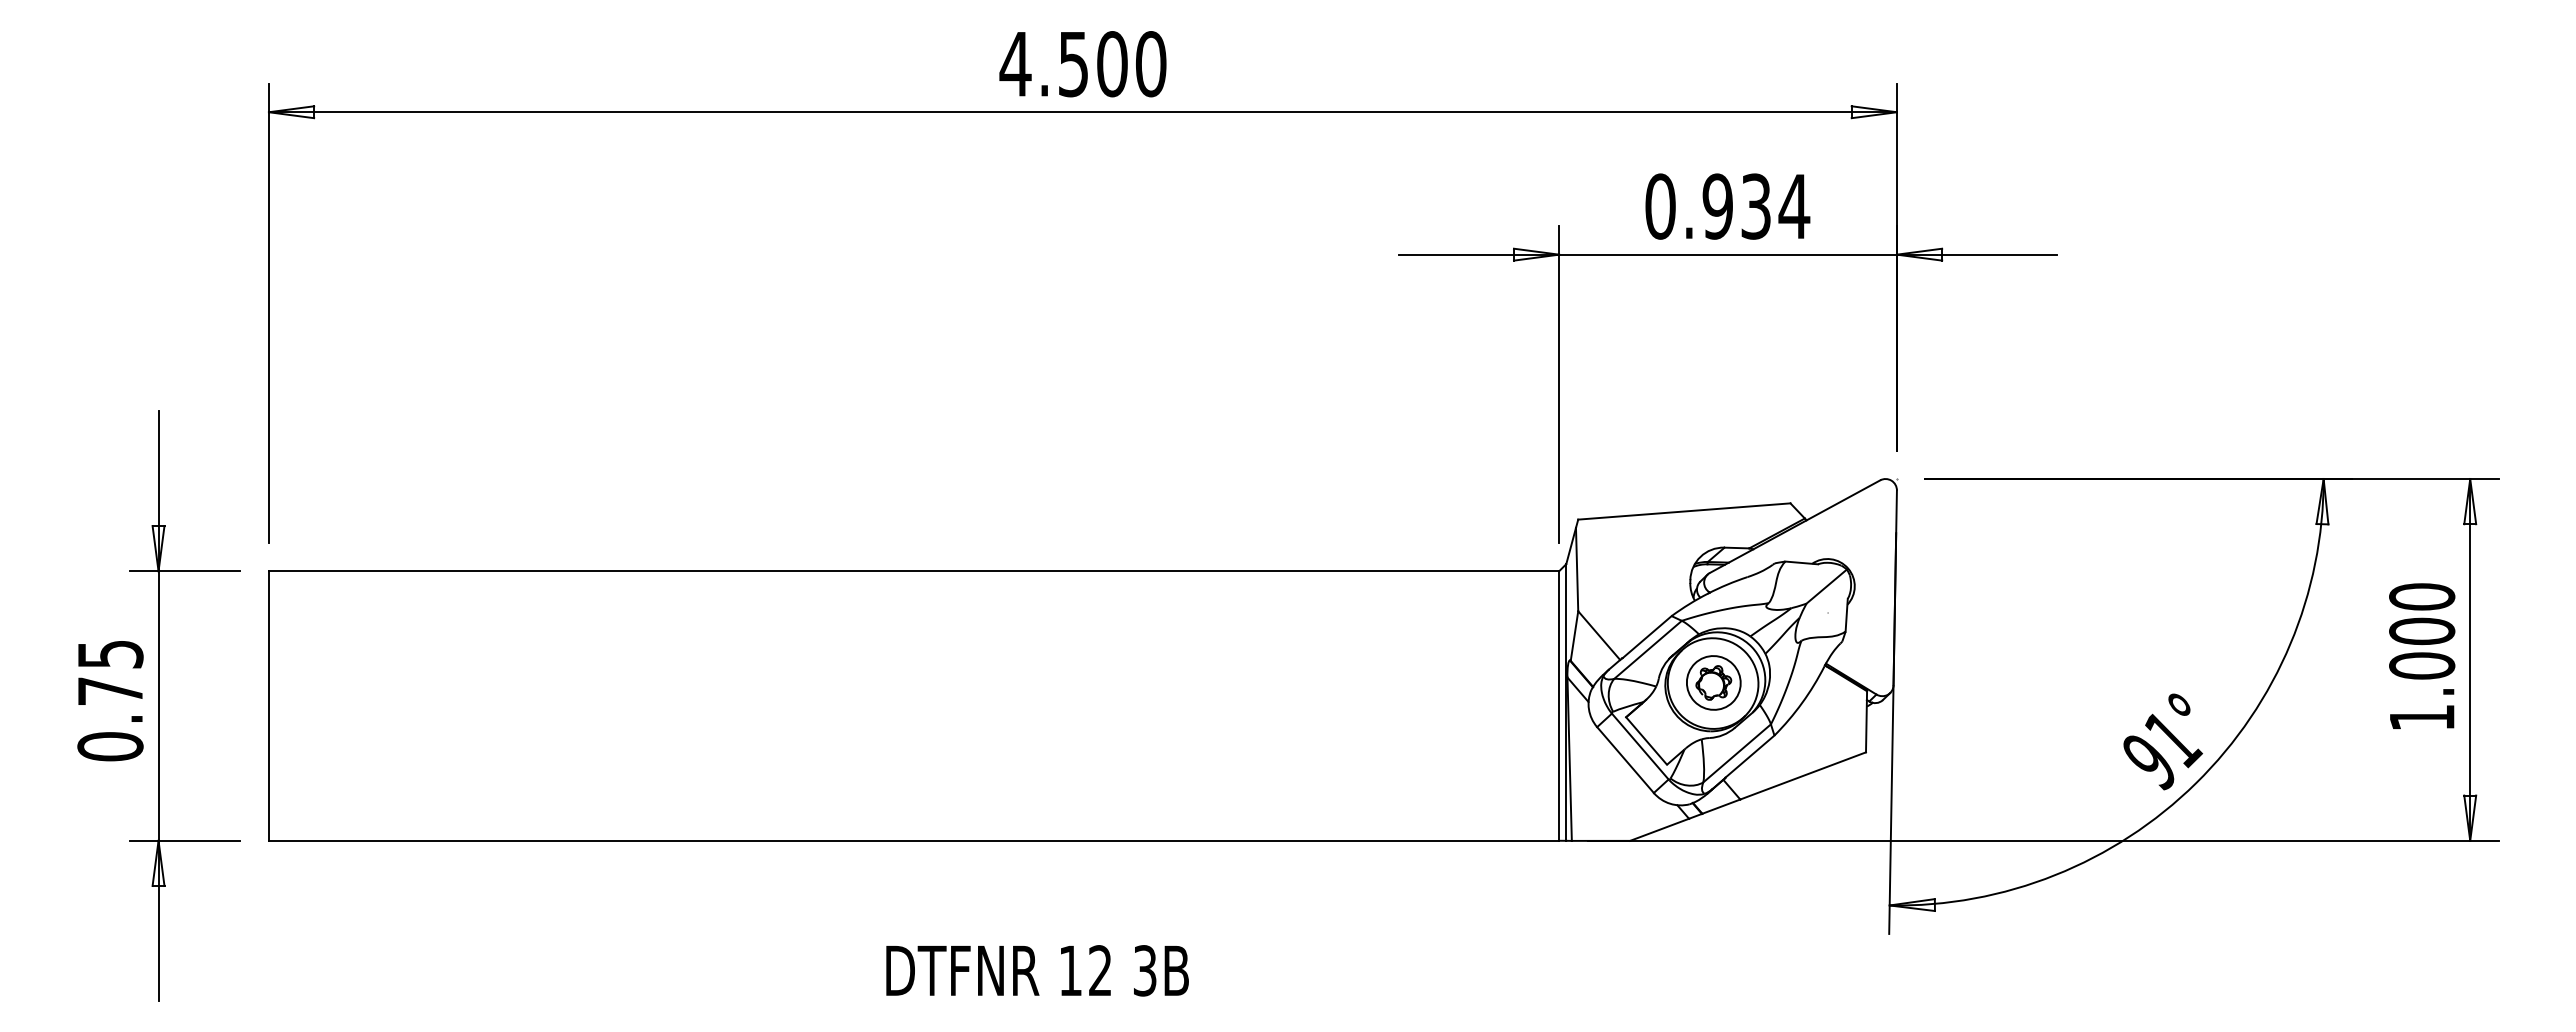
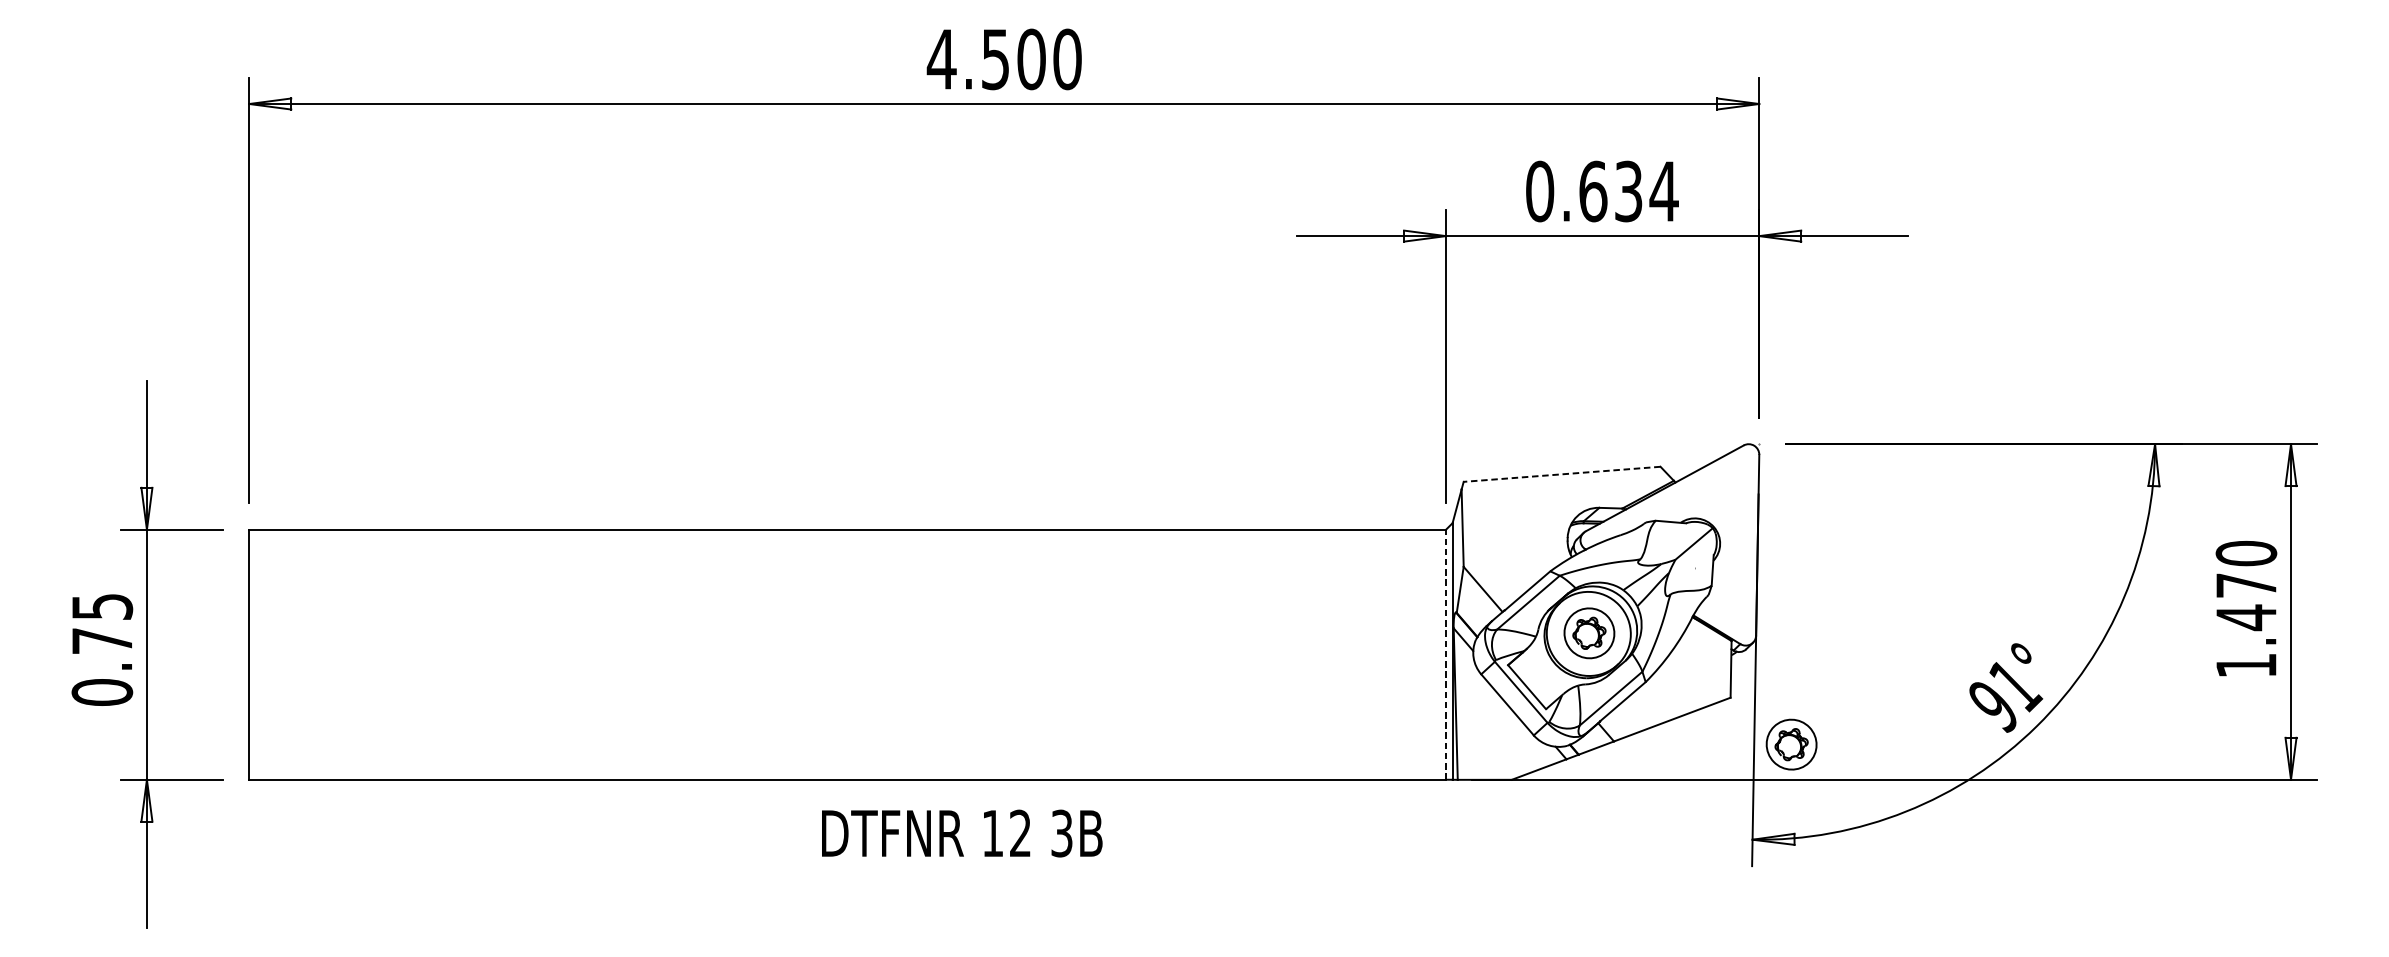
text: (1717, 206) -> (1592, 191), 0.934 -> 0.634
line: (1683, 511) -> (1561, 474), solid -> dashed
text: (2422, 648) -> (2246, 601), 1.000 -> 1.470
line: (1559, 706) -> (1446, 655), solid -> dashed
part: (1931, 802) -> (1791, 744), added
text: (1037, 970) -> (962, 833), moved

